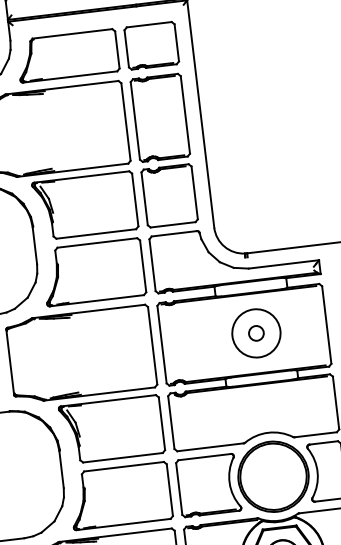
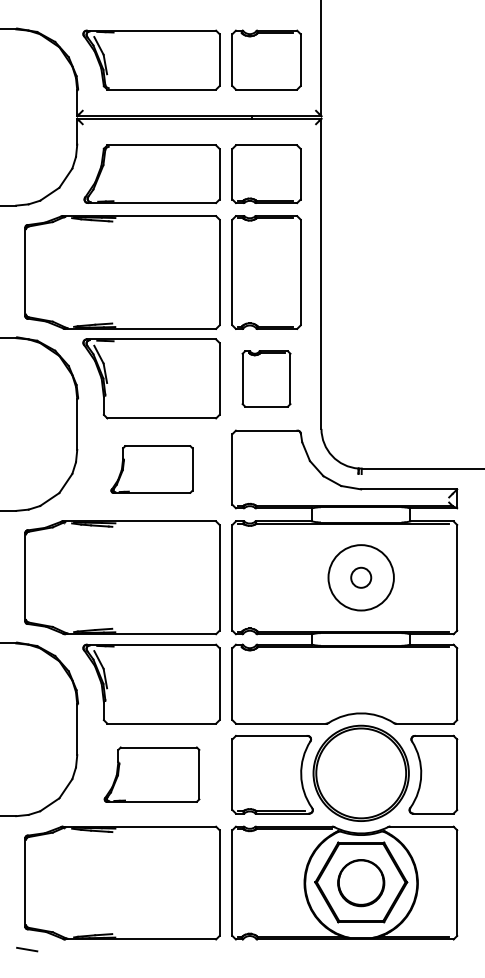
part: (169, 195) -> (266, 378), size x0.7
part: (93, 272) -> (151, 469), size x0.6
part: (119, 495) -> (151, 774), size x0.7

